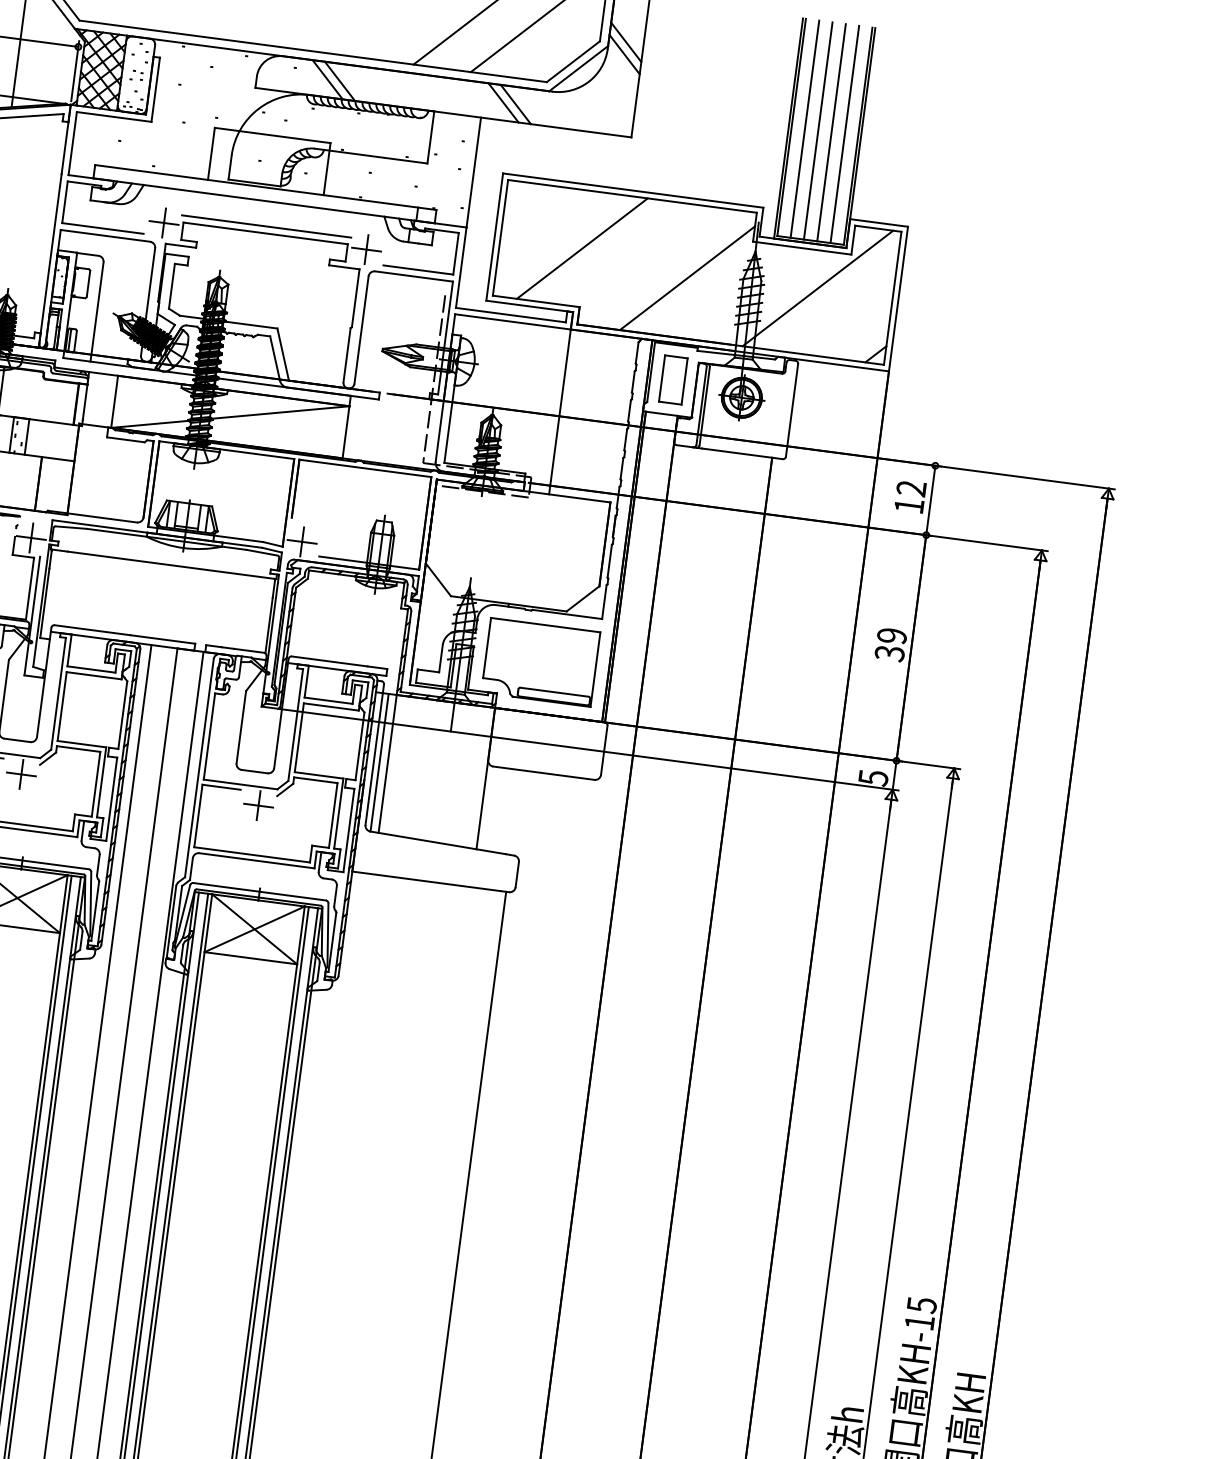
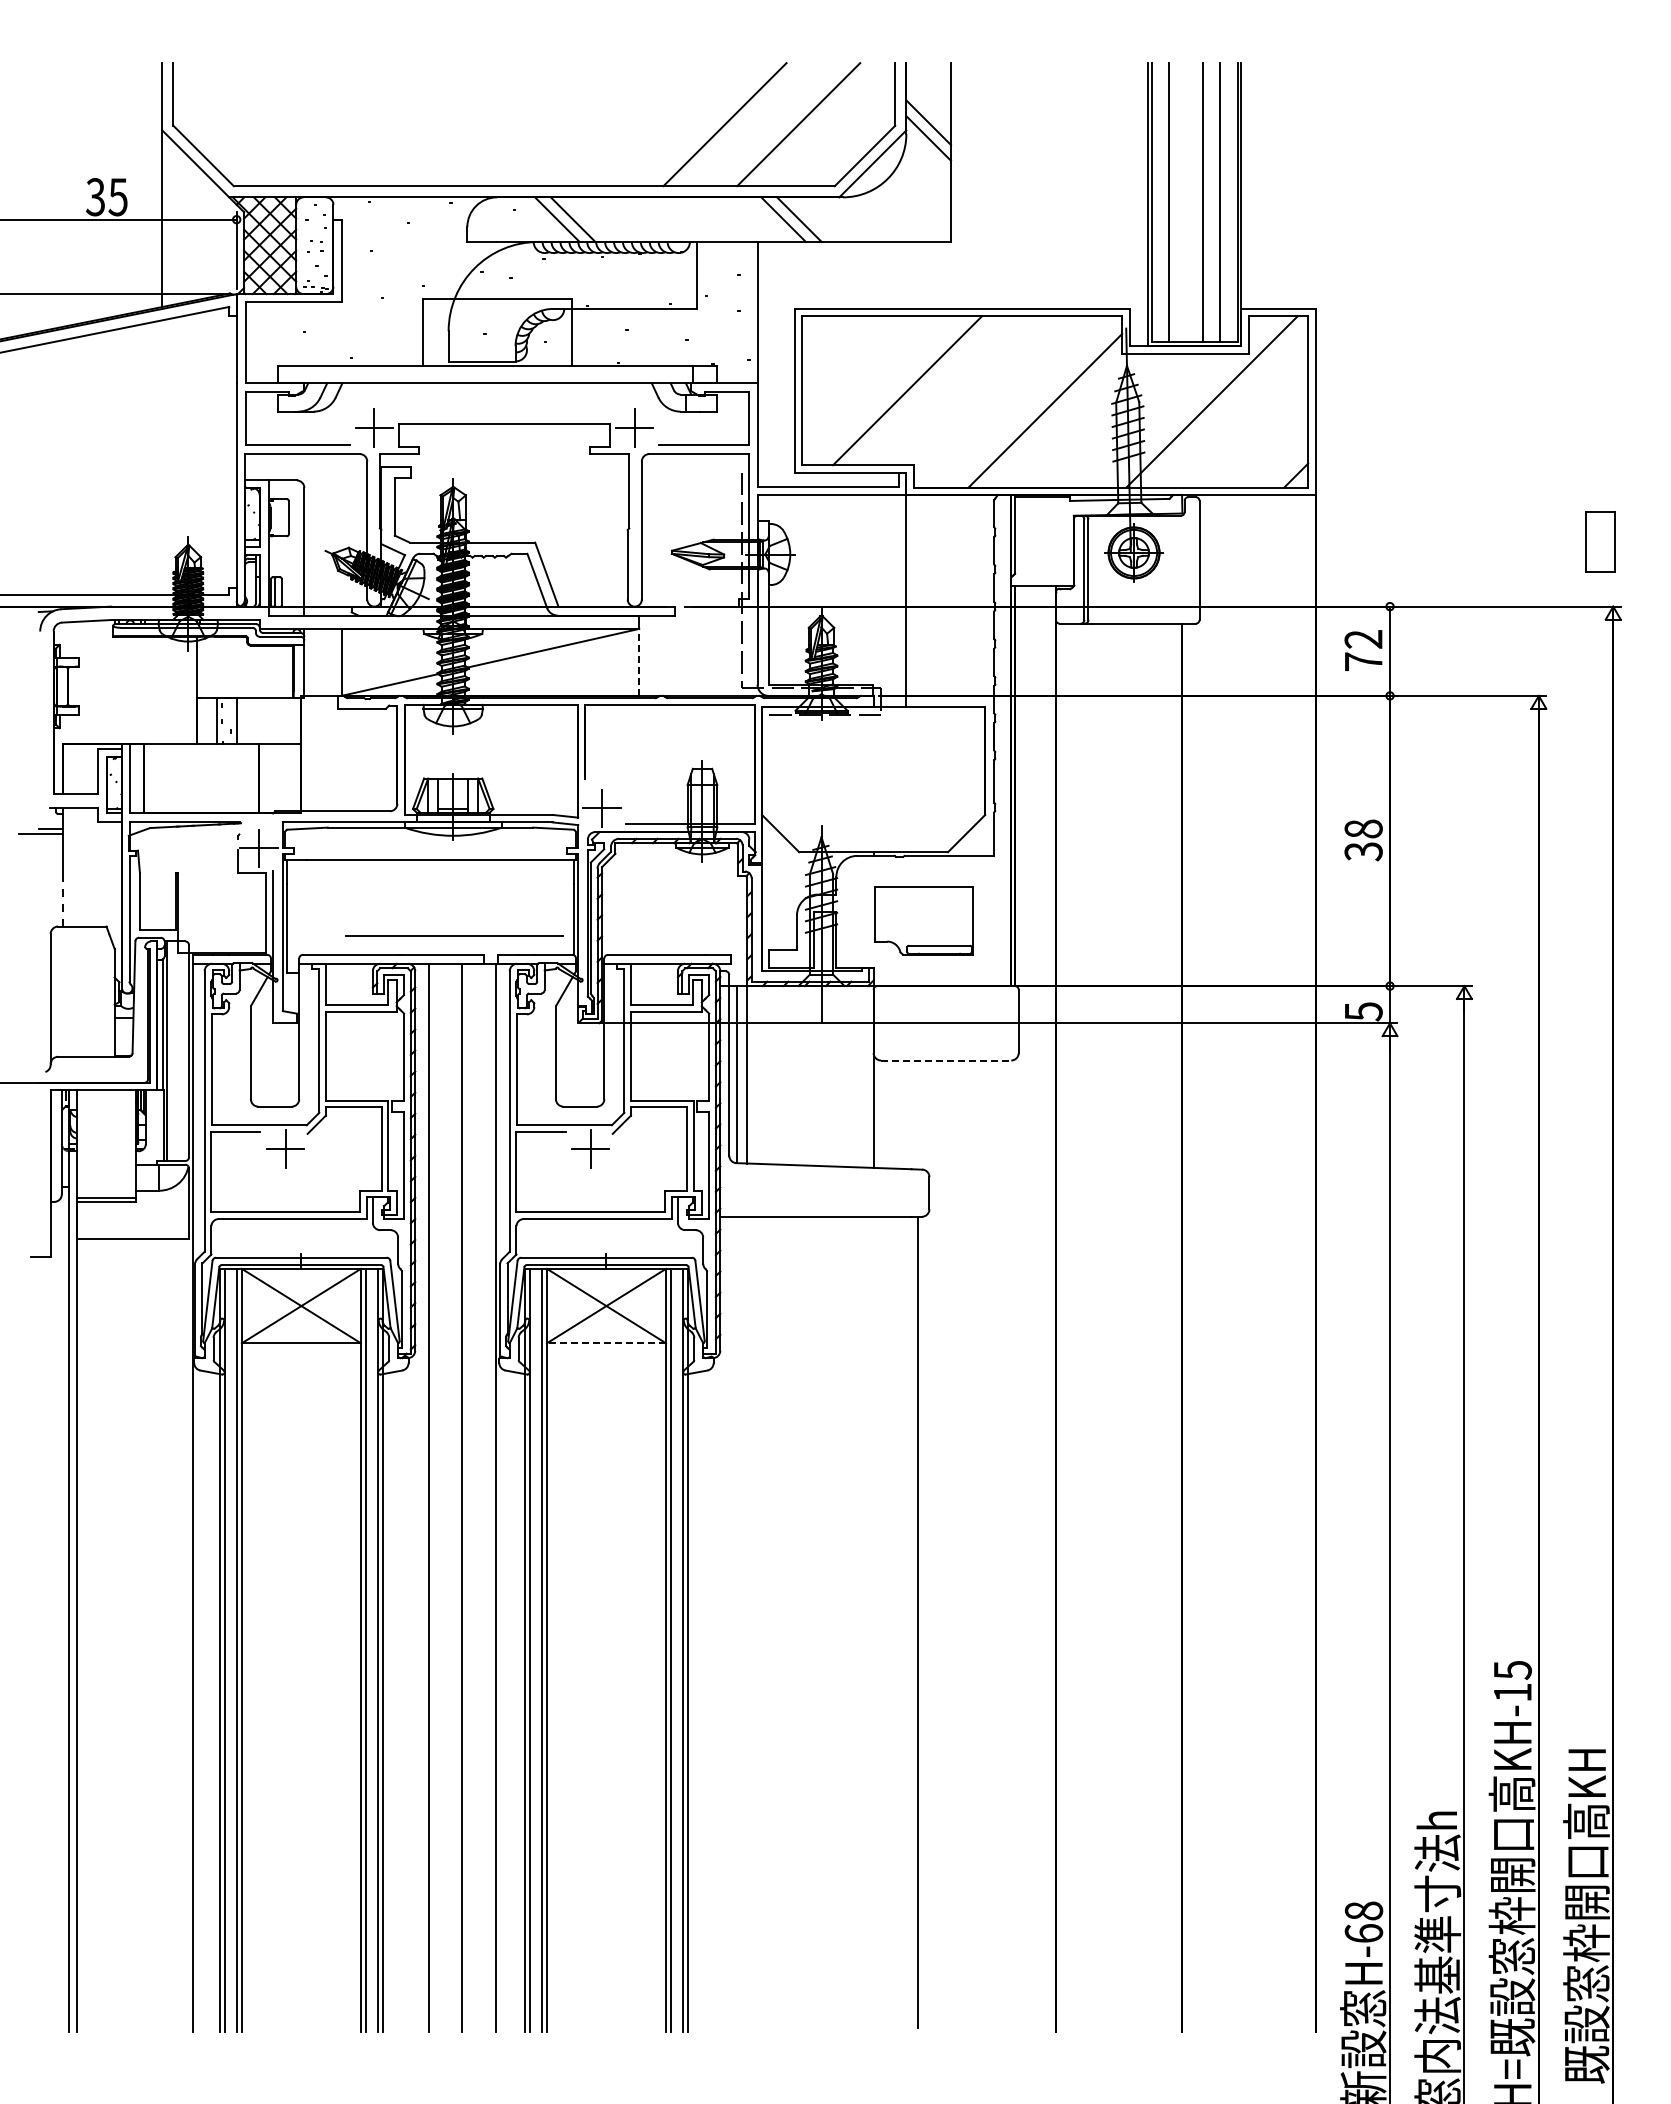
line: (818, 130) -> (1186, 202), removed
line: (266, 225) -> (454, 935), moved
part: (673, 379) -> (1600, 541), moved
line: (346, 431) -> (639, 661), solid -> dashed
text: (909, 505) -> (1363, 661), 12 -> 72
text: (892, 635) -> (1363, 828), 39 -> 38
part: (540, 662) -> (923, 920), size x0.7
line: (544, 773) -> (946, 1060), solid -> dashed
line: (250, 958) -> (606, 1343), solid -> dashed

